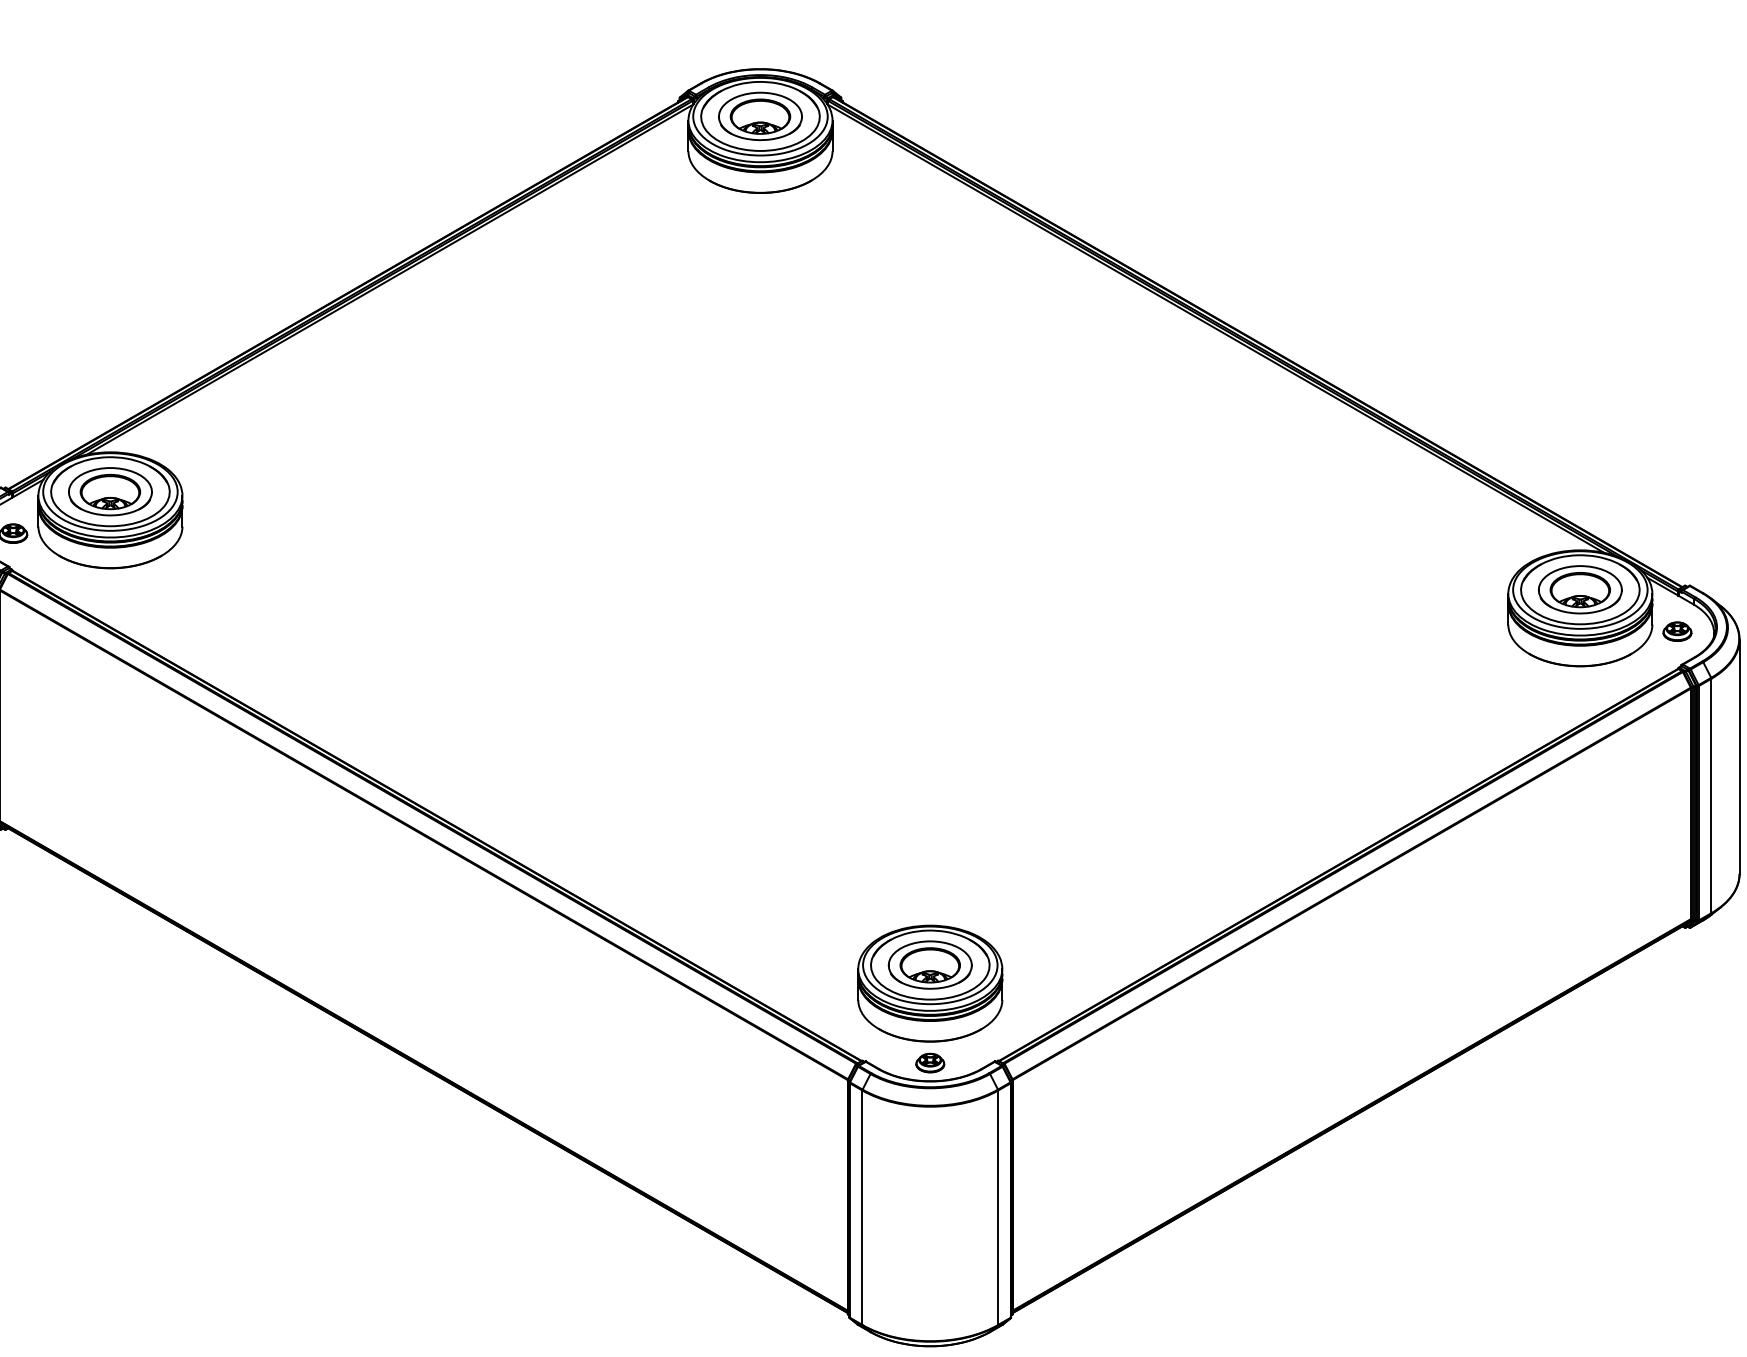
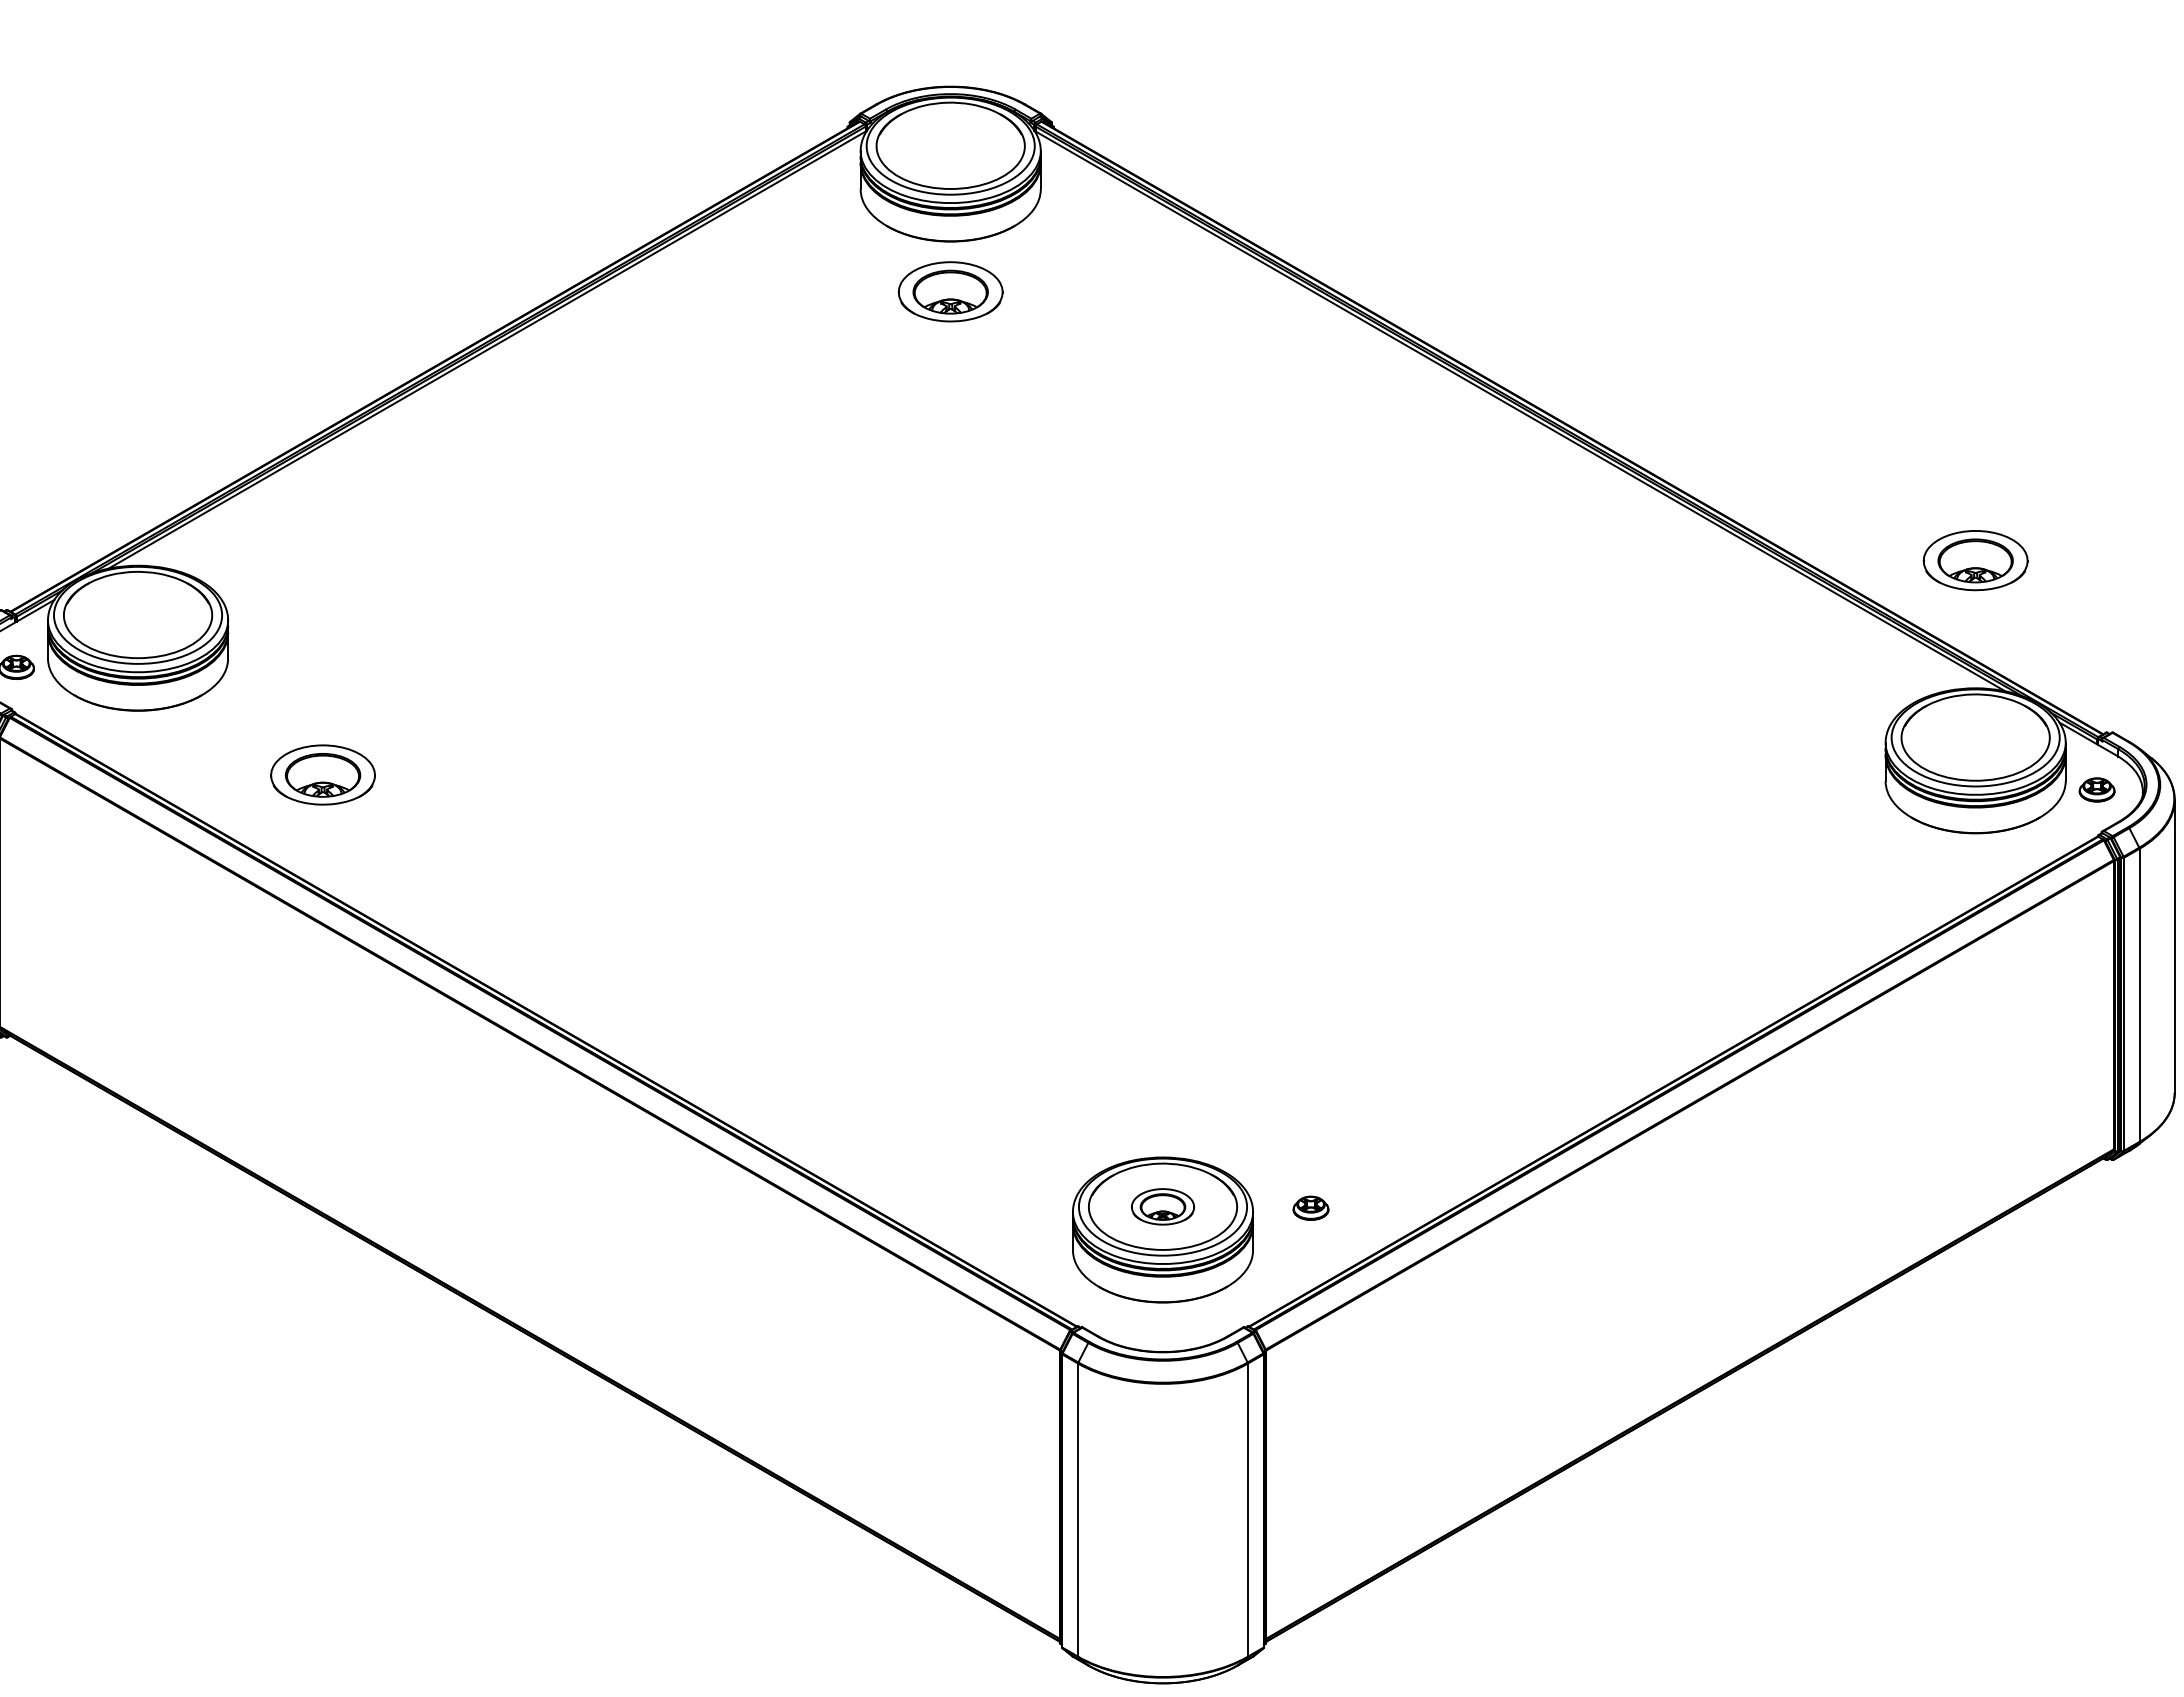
part: (760, 116) -> (950, 291), moved
part: (109, 491) -> (322, 774), moved
part: (1580, 589) -> (1975, 560), moved
part: (929, 964) -> (1162, 1206), size x0.6
part: (929, 1062) -> (1310, 1207), moved

